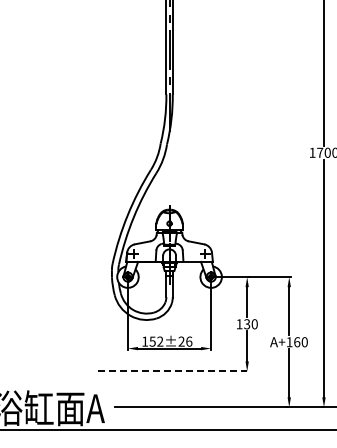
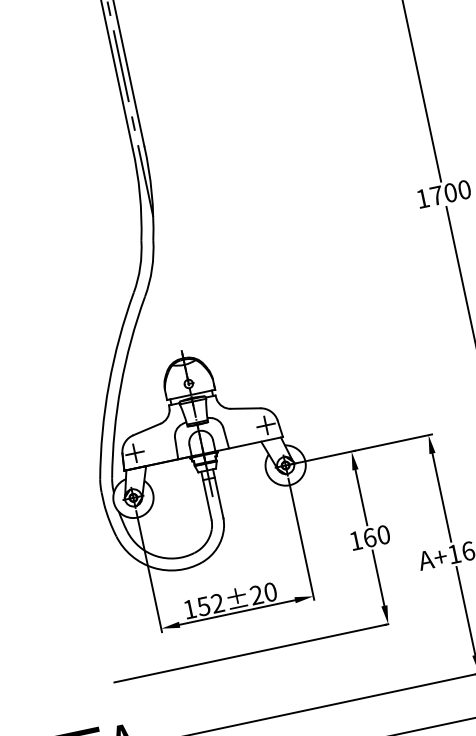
text: (247, 324) -> (370, 538), 130 -> 160
text: (189, 341) -> (271, 591), 152±26 -> 152±20
line: (172, 371) -> (251, 653), dashed -> solid

